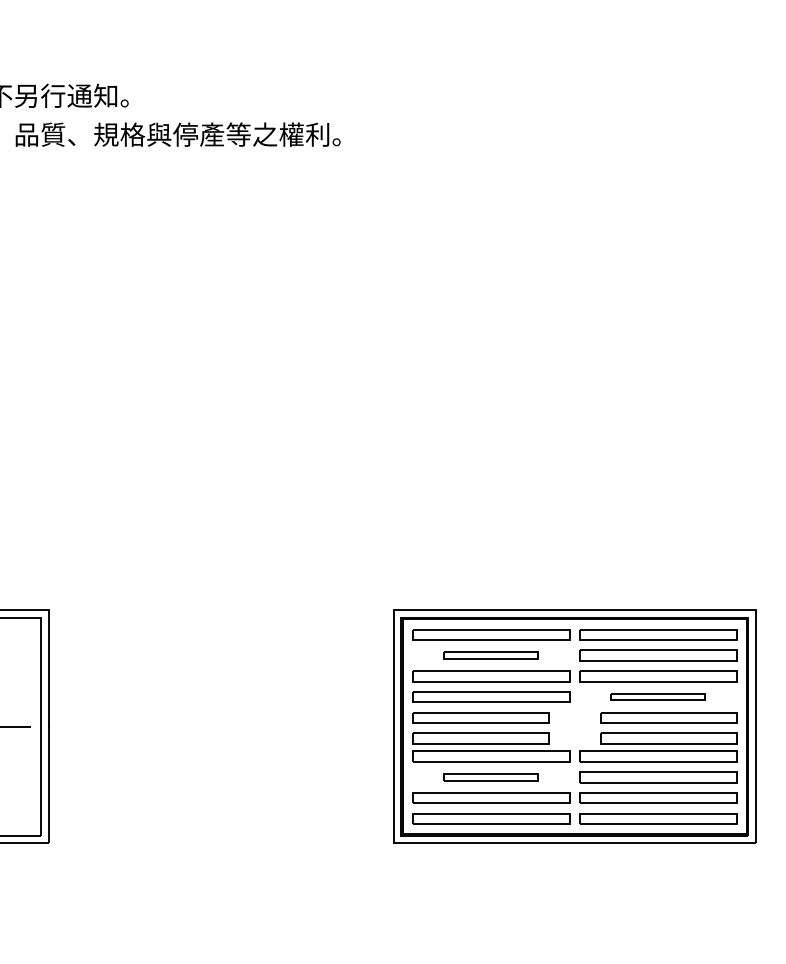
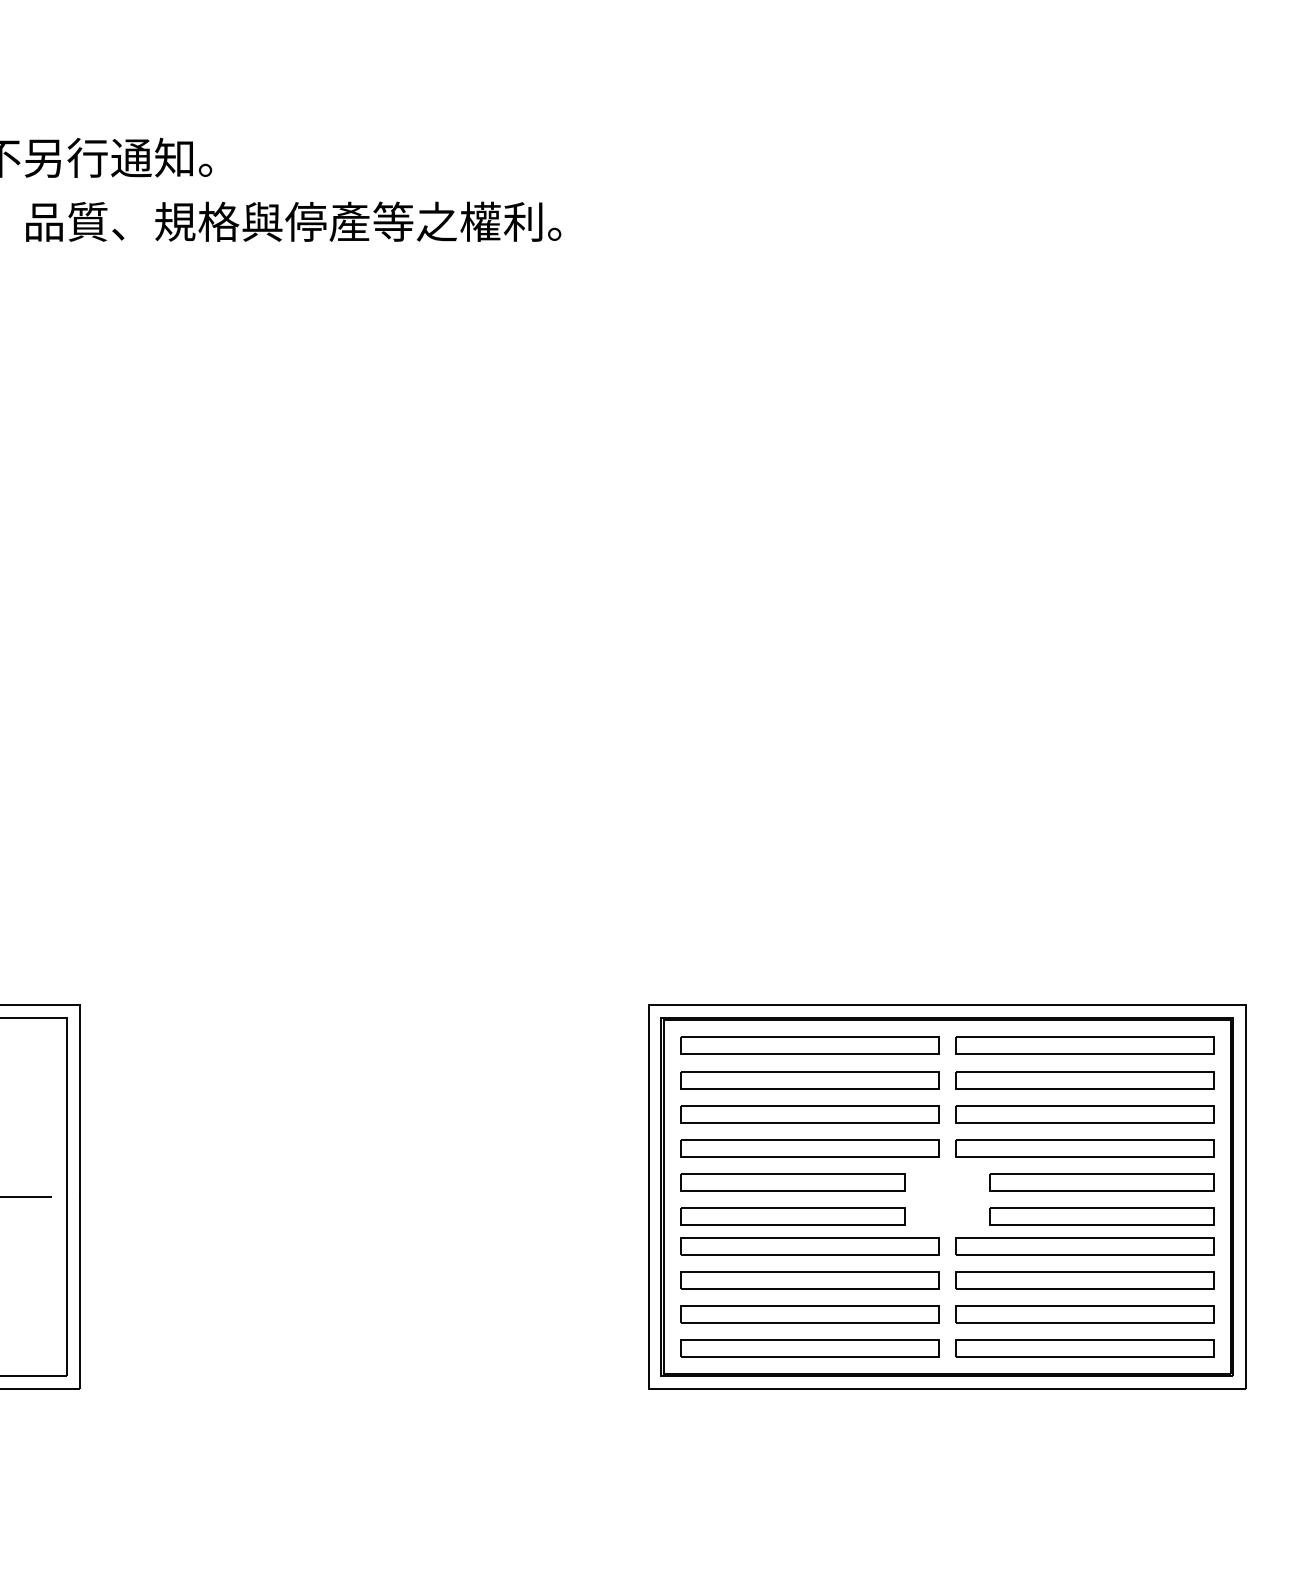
part: (491, 655) -> (809, 1079), size x1.67
part: (658, 696) -> (1084, 1147), size x1.67
part: (491, 777) -> (809, 1280), size x1.67

